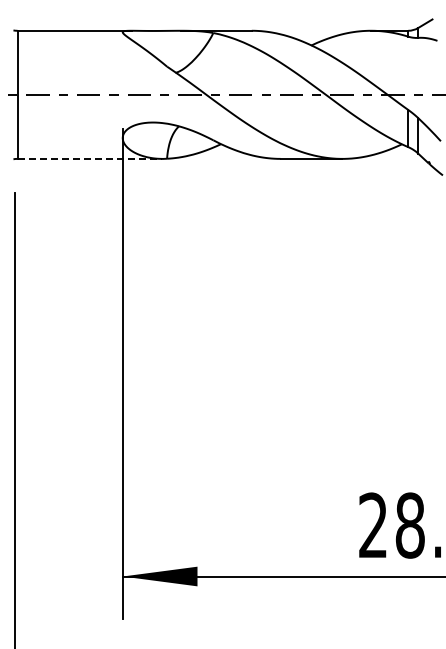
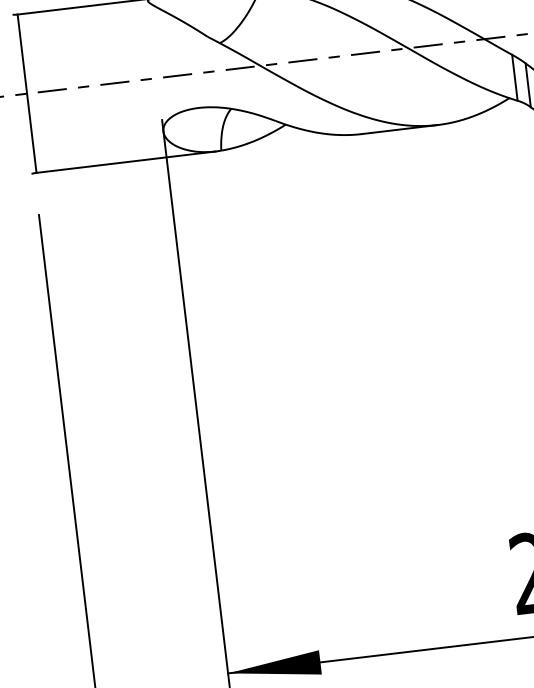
line: (90, 158) -> (126, 161), dashed -> solid

